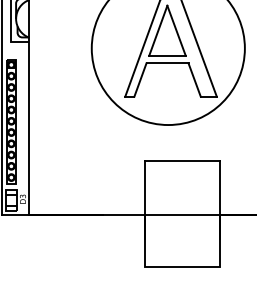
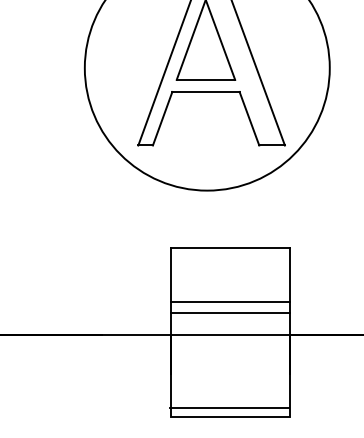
line: (182, 194) -> (229, 301), added
line: (182, 201) -> (229, 312), added
line: (181, 260) -> (228, 407), added

